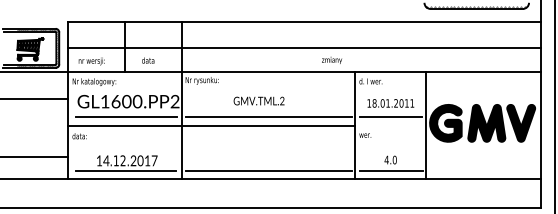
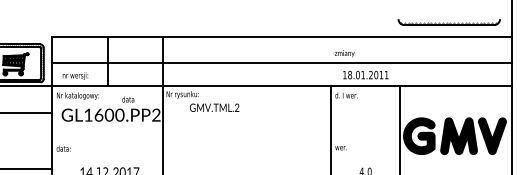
text: (332, 59) -> (345, 52), moved
text: (148, 60) -> (128, 99), moved
text: (258, 100) -> (214, 107), moved
text: (390, 103) -> (365, 75), moved
line: (126, 117) -> (109, 130), removed
line: (268, 117) -> (247, 130), removed
line: (390, 117) -> (365, 130), removed
line: (211, 125) -> (191, 138), removed

